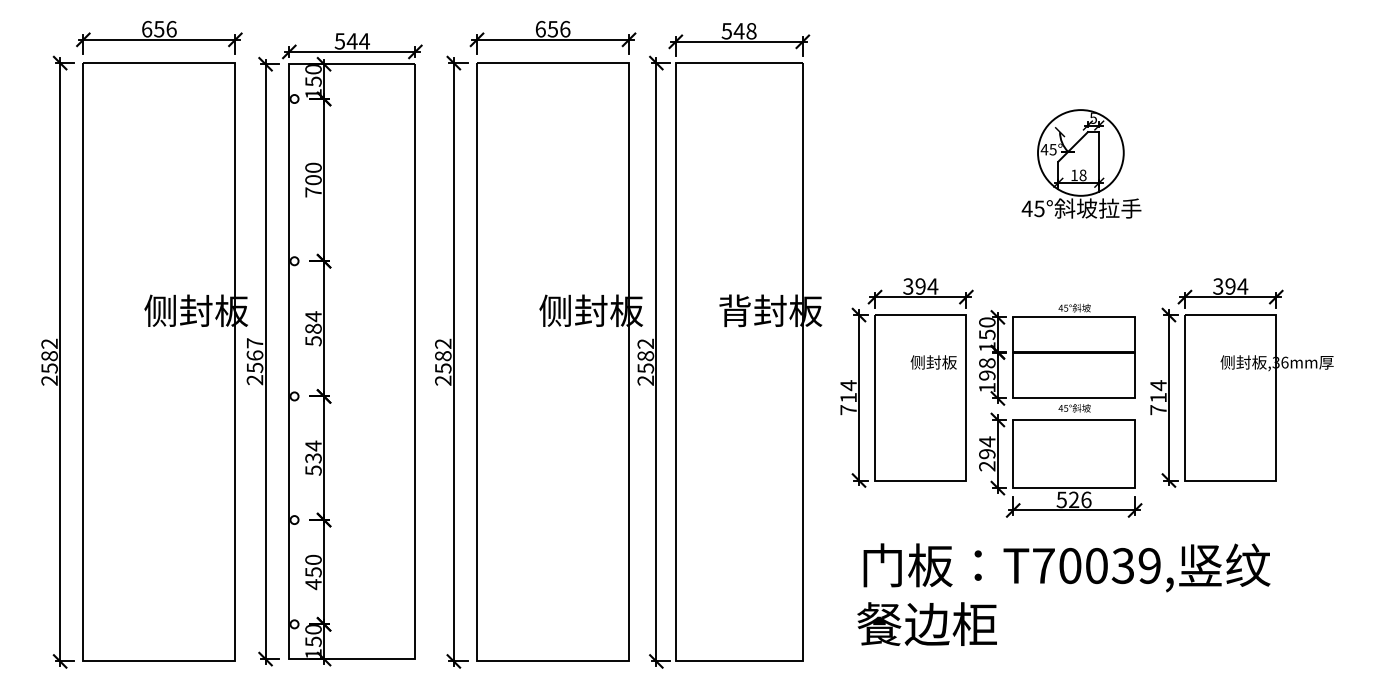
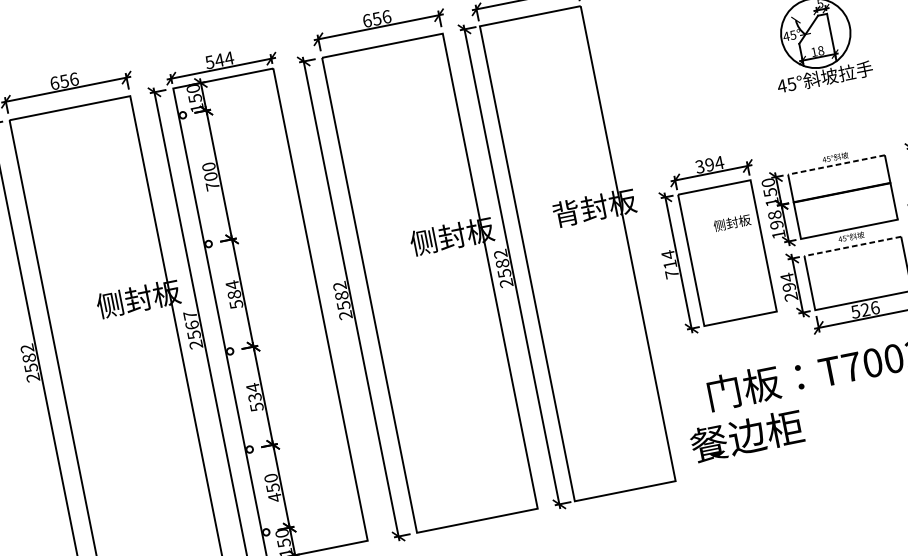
line: (1074, 317) -> (836, 164), solid -> dashed
line: (1074, 420) -> (853, 246), solid -> dashed
text: (926, 623) -> (746, 435), moved

